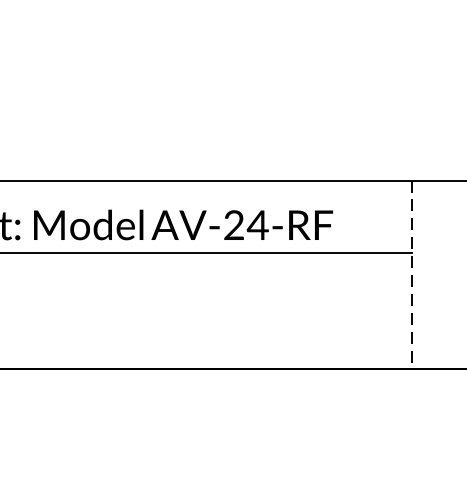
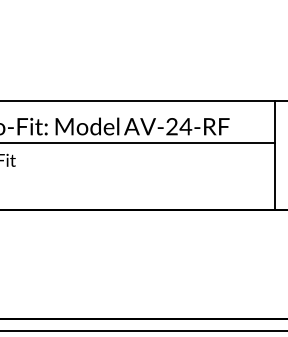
line: (411, 274) -> (275, 155), dashed -> solid

